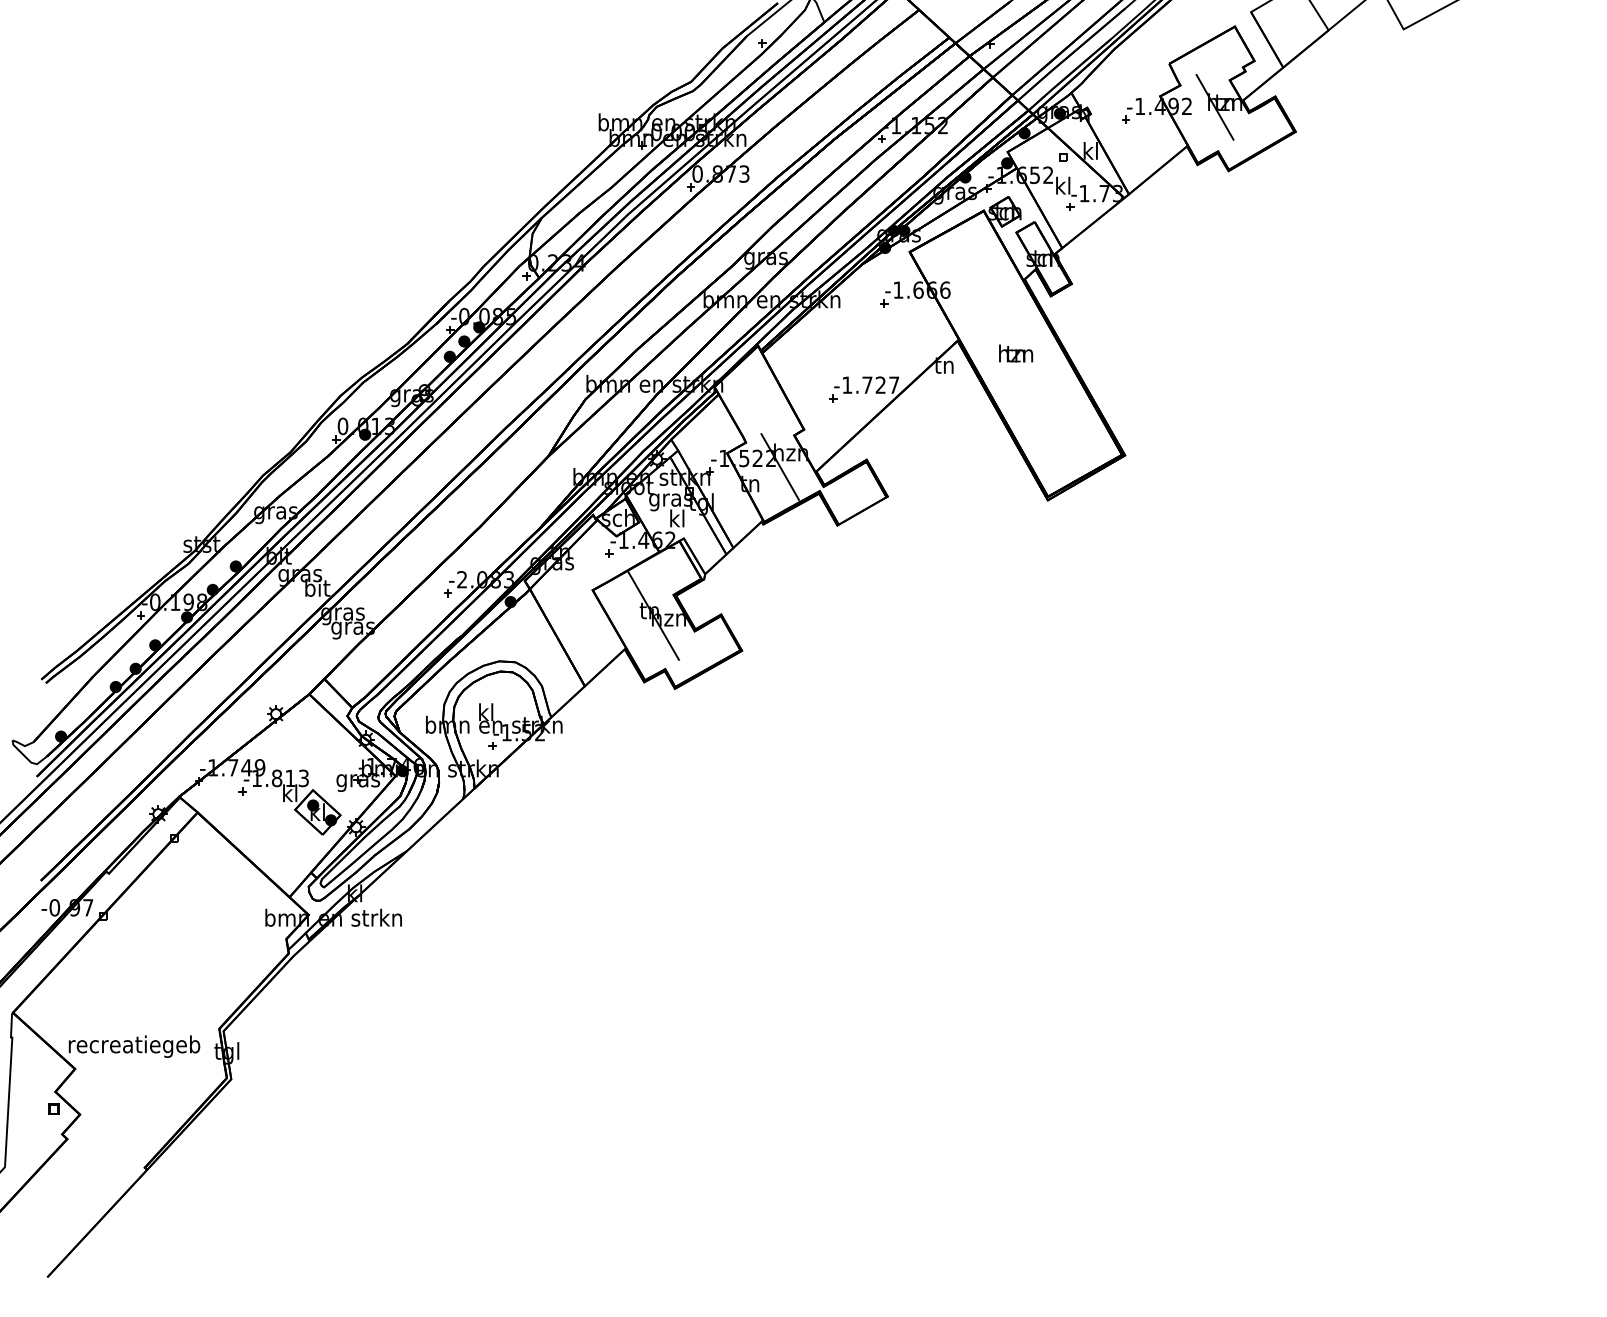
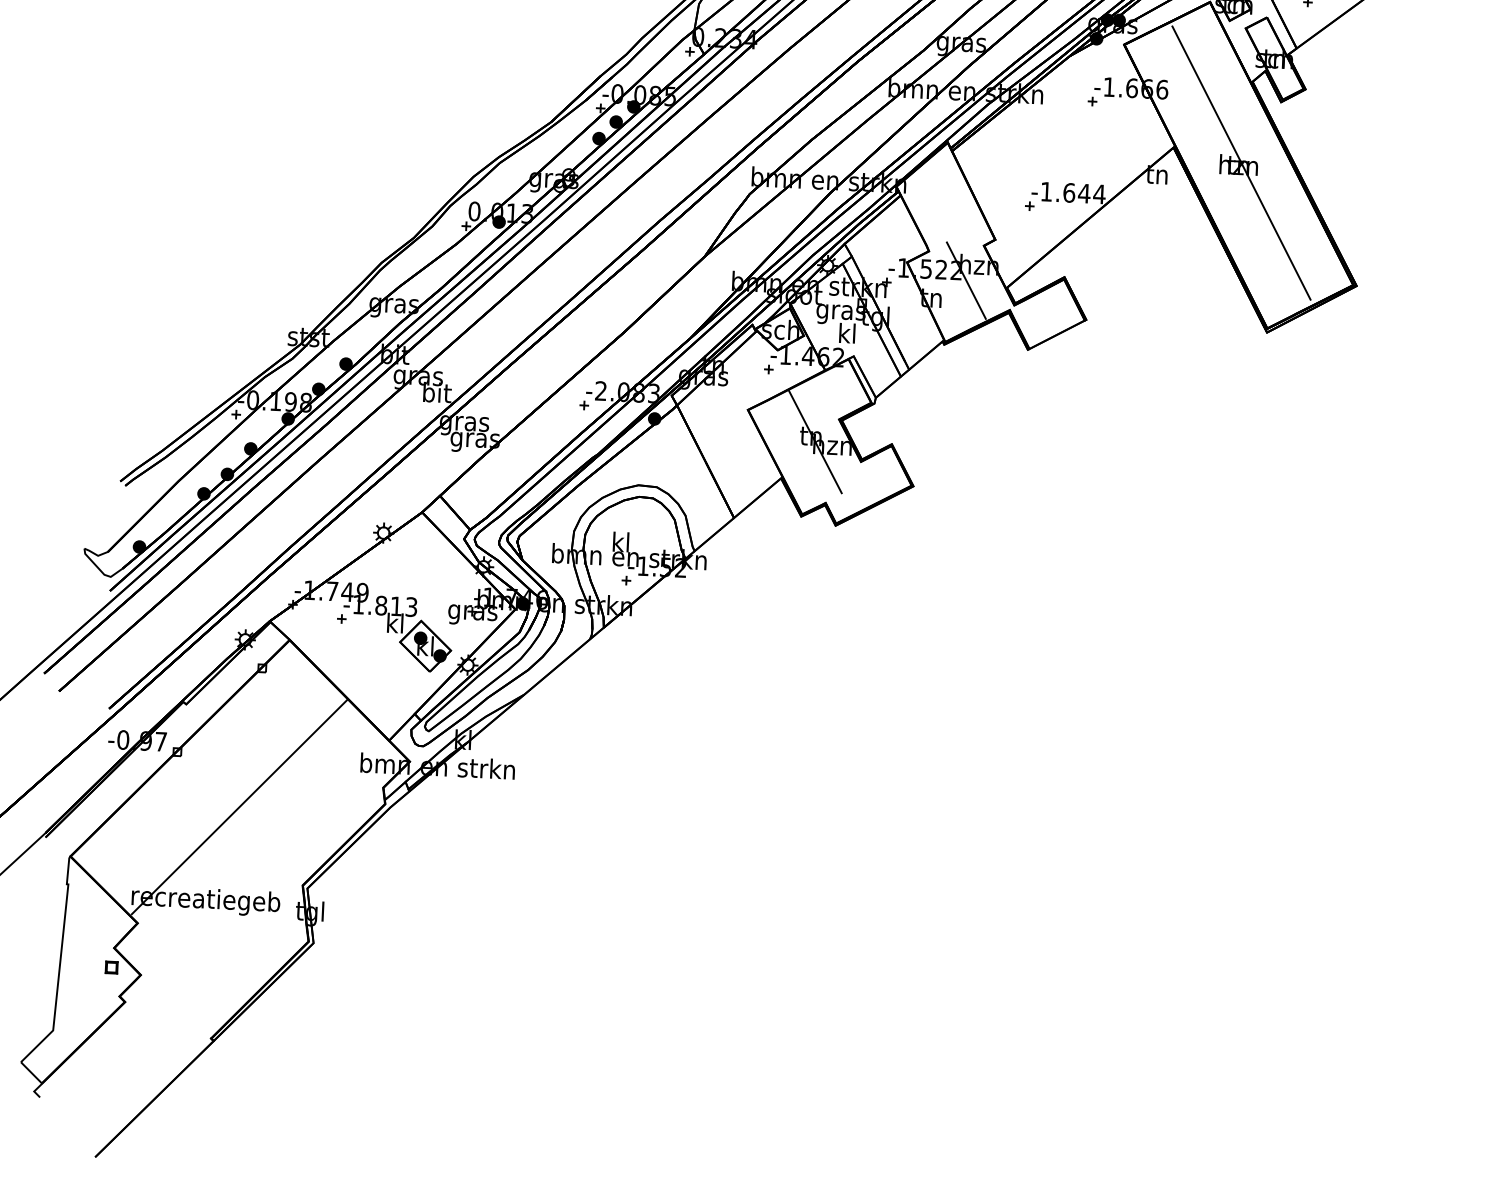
line: (1017, 351) -> (1240, 162), added
text: (880, 384) -> (1084, 192), -1.727 -> -1.644
line: (159, 962) -> (238, 807), added

